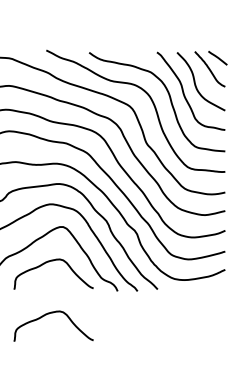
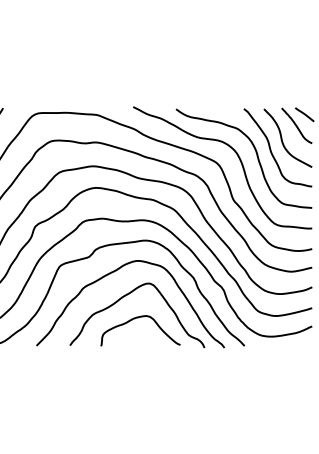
curve: (51, 313) -> (138, 370), removed

